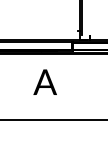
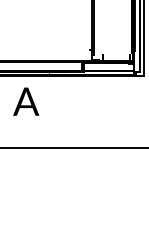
text: (45, 82) -> (26, 101), moved

